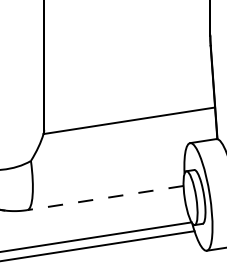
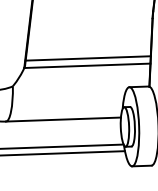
line: (129, 110) -> (88, 58), added
line: (104, 198) -> (62, 119), dashed -> solid

